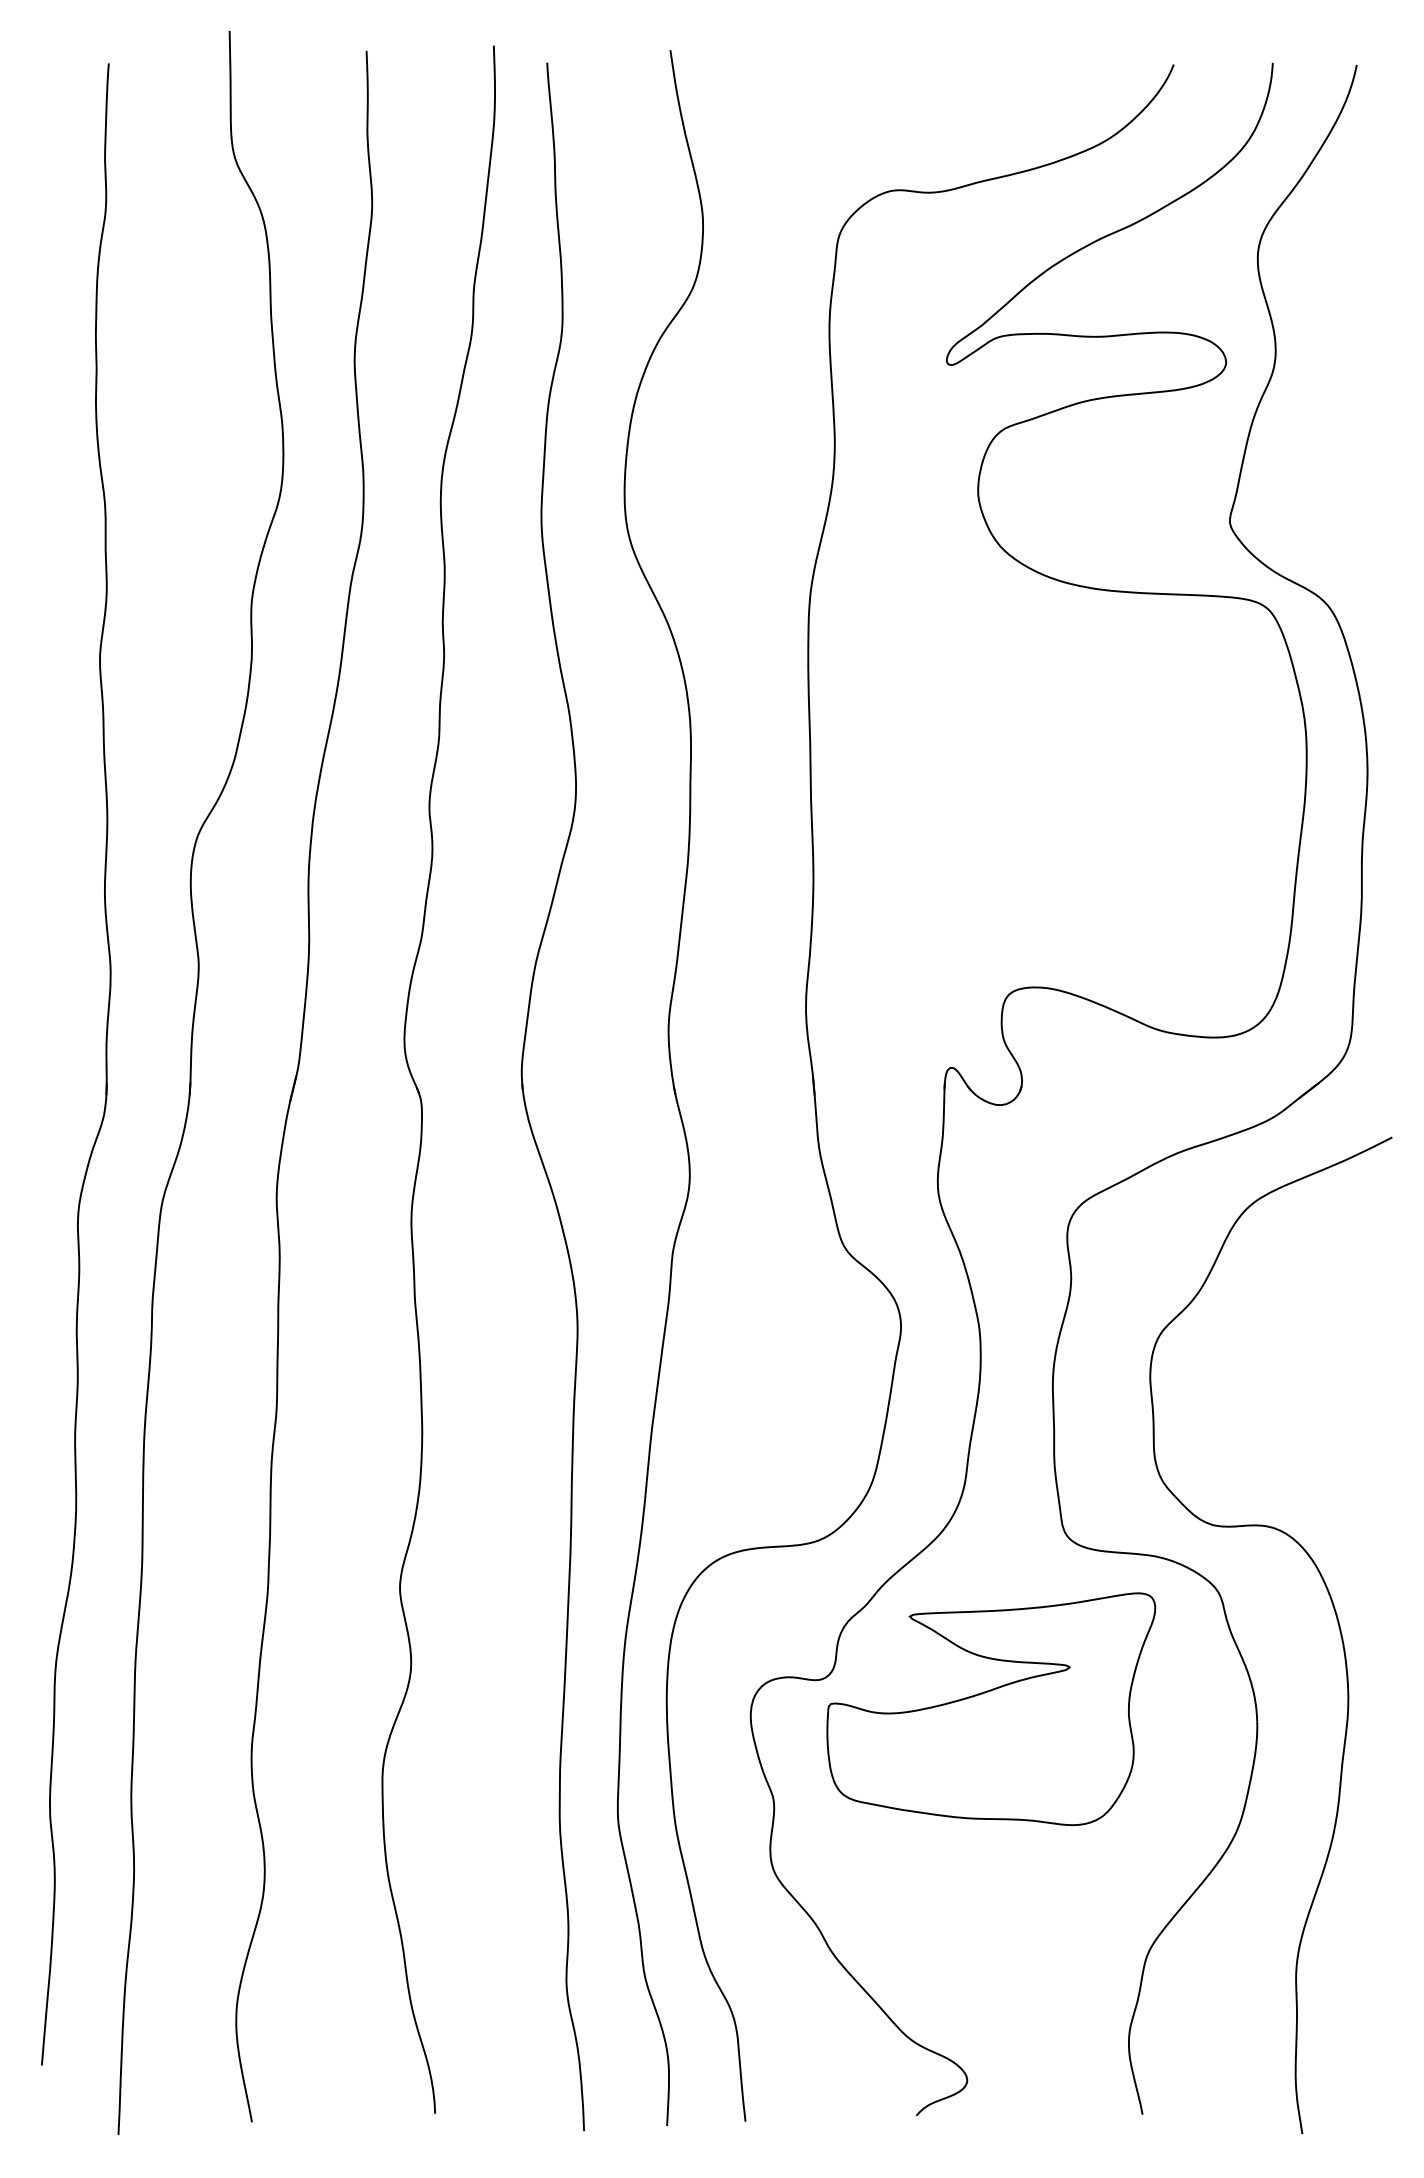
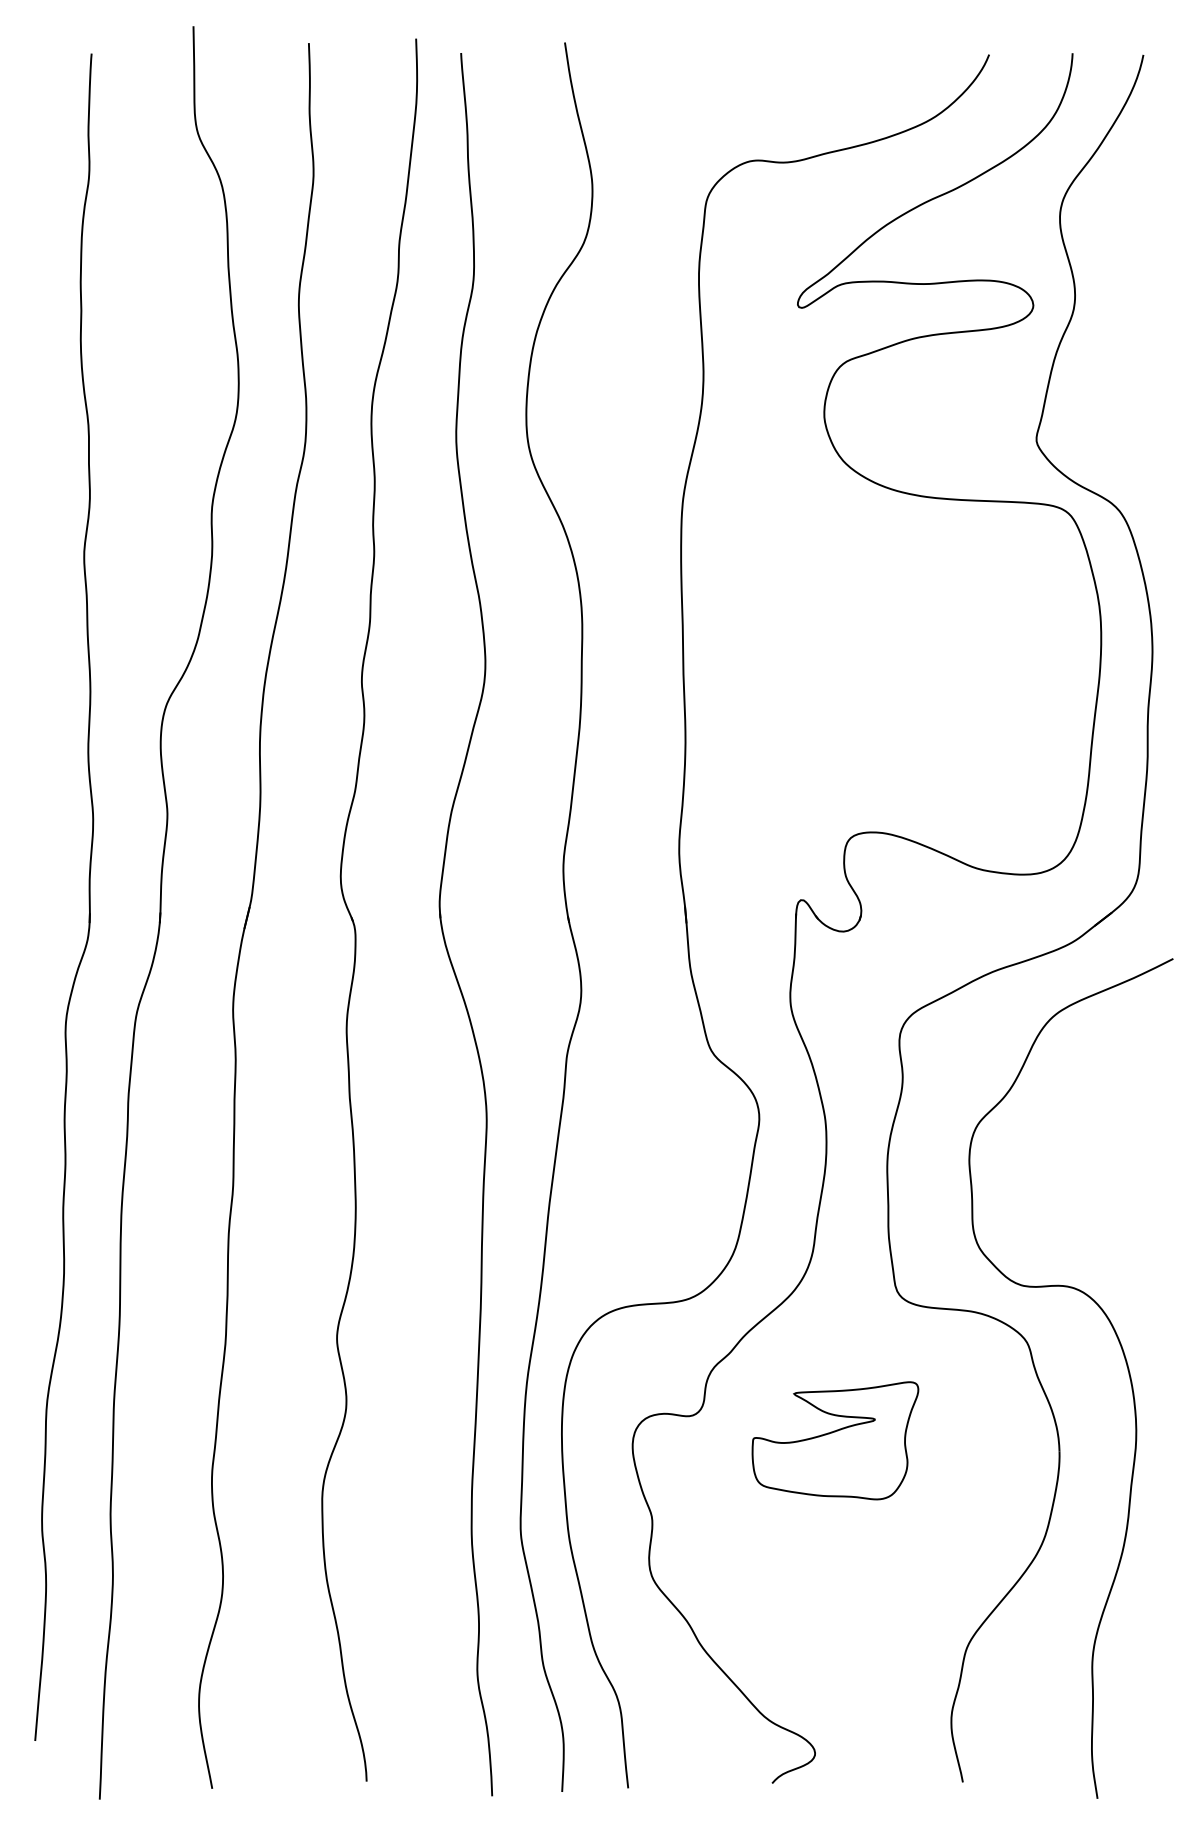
part: (991, 1709) -> (835, 1440), size x0.6

